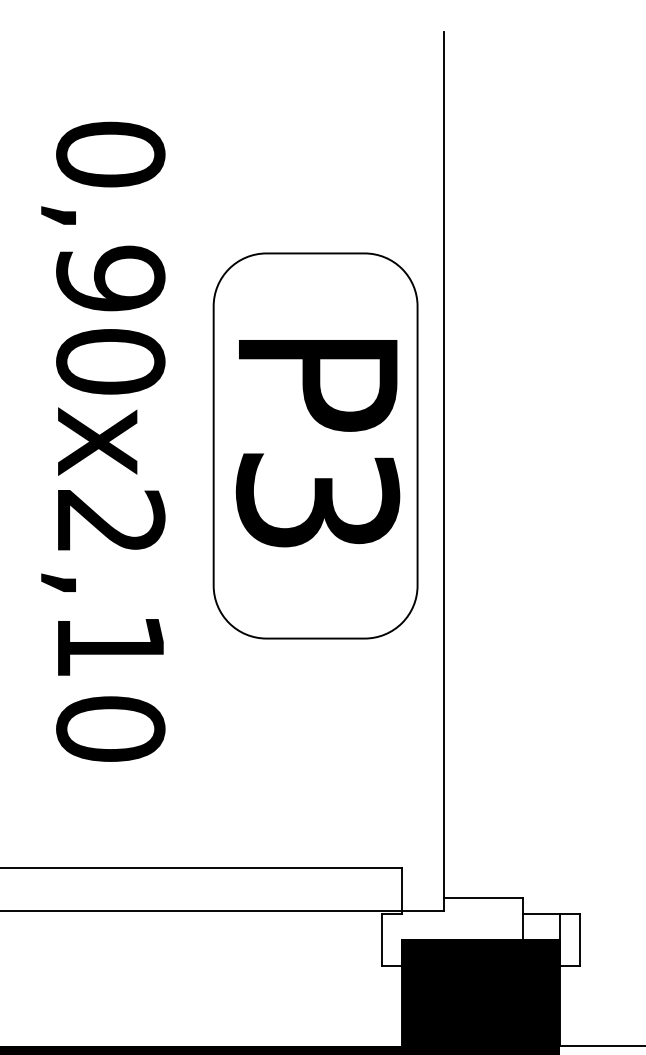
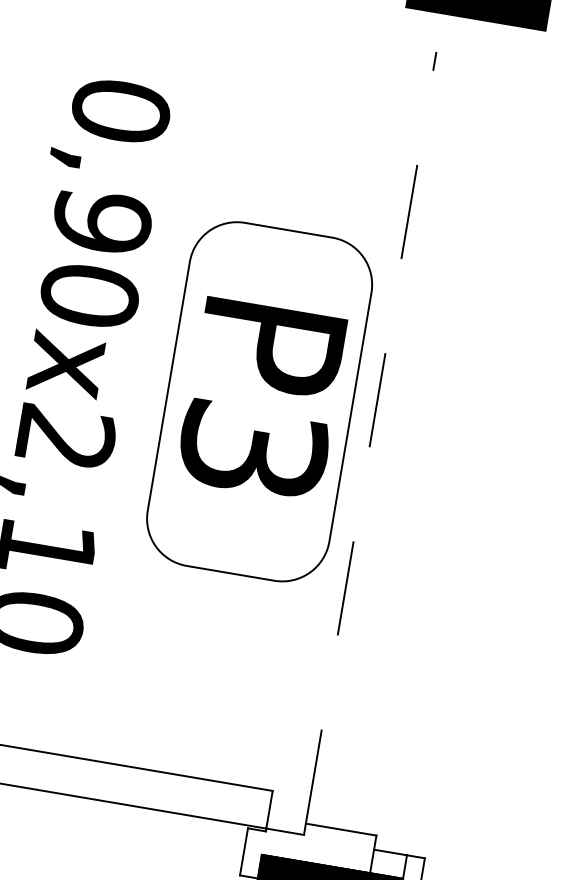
line: (443, 464) -> (370, 437), solid -> dashed

